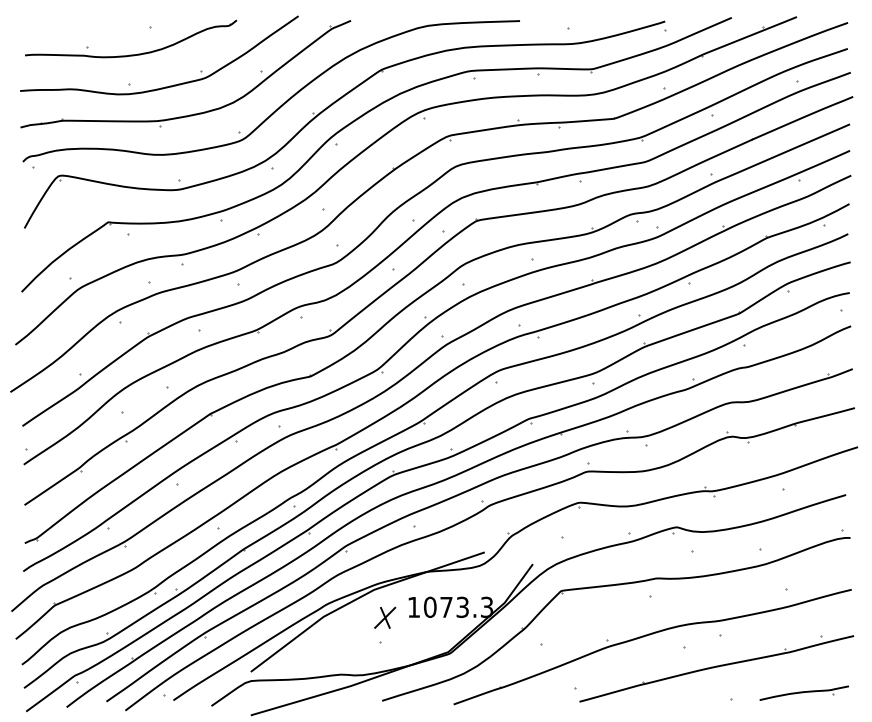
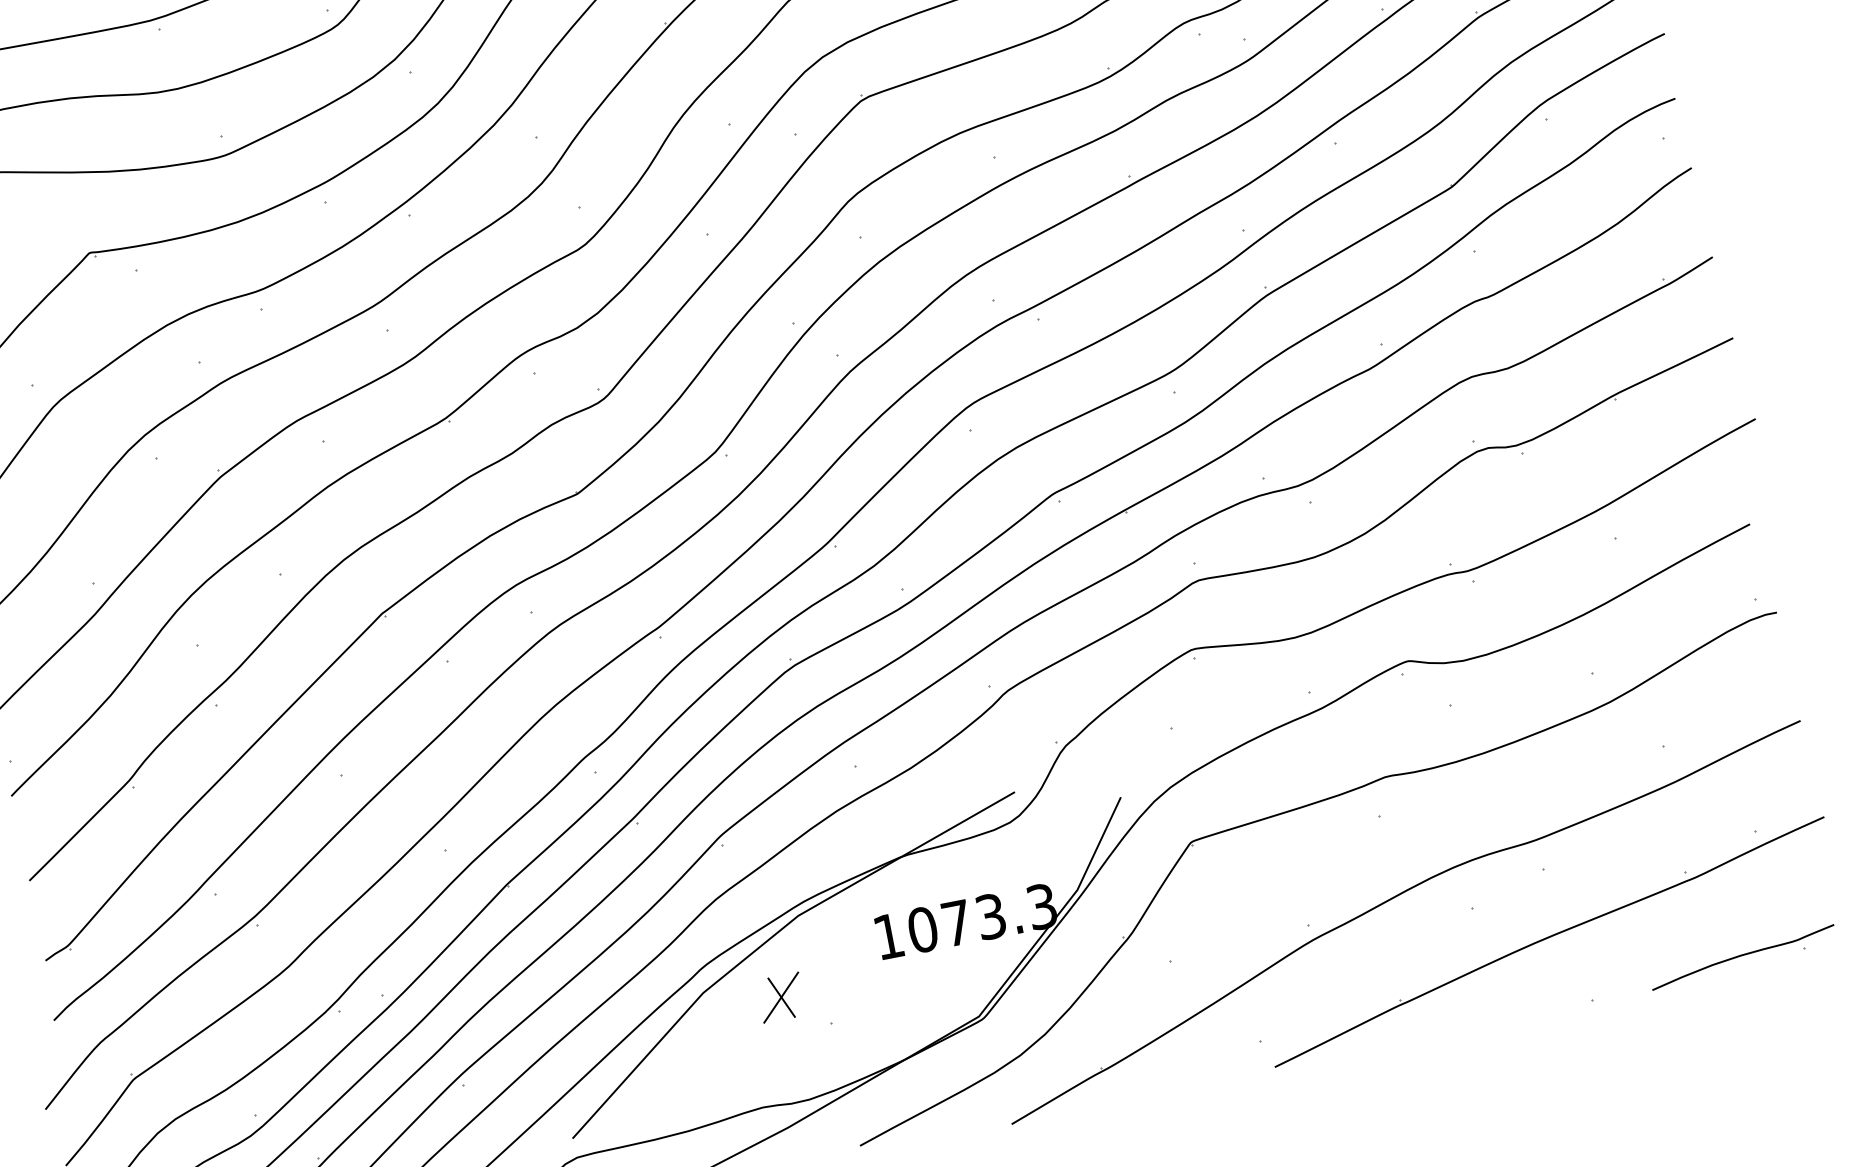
part: (385, 617) -> (781, 996), moved

